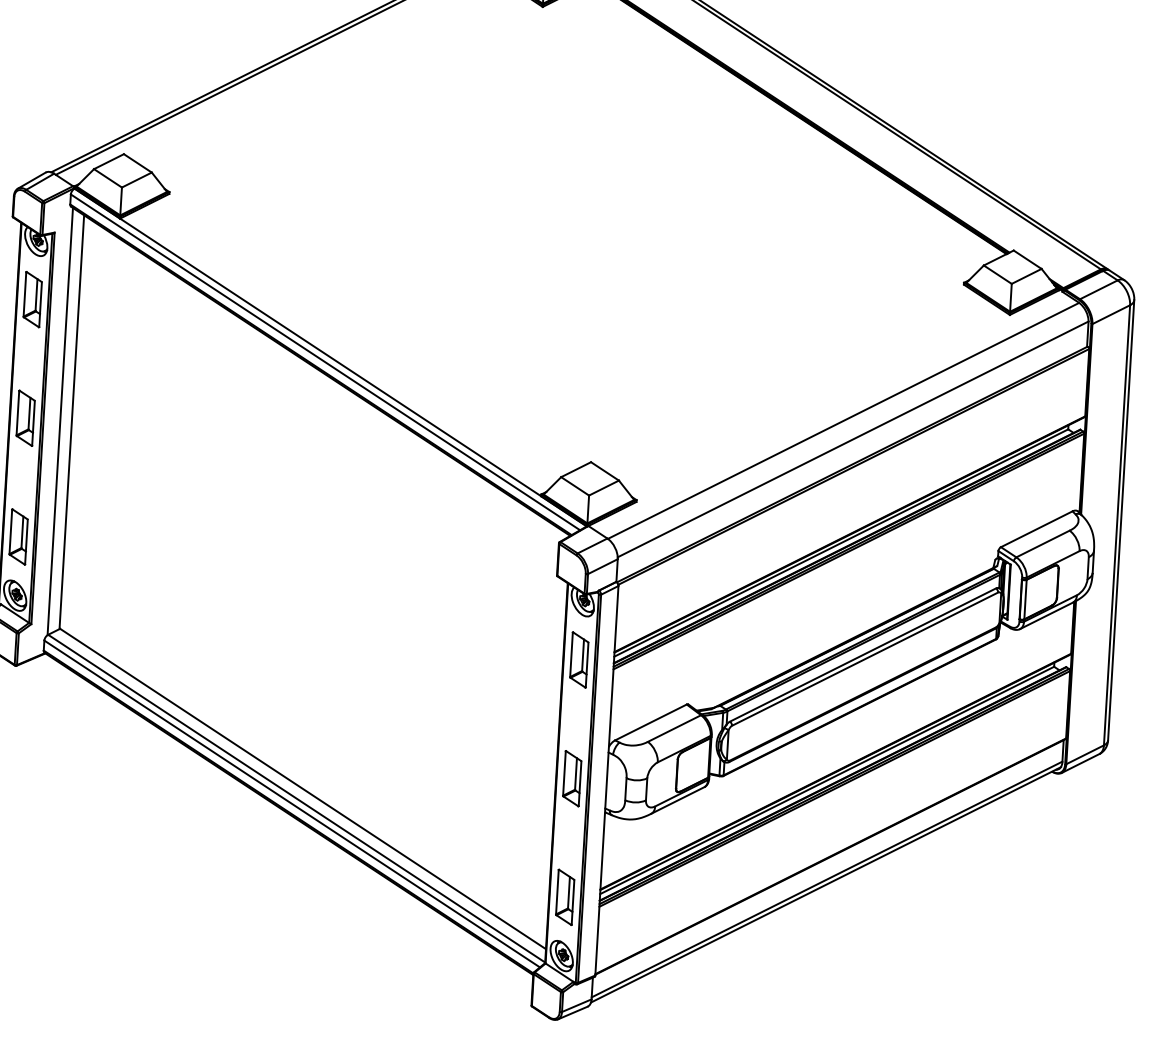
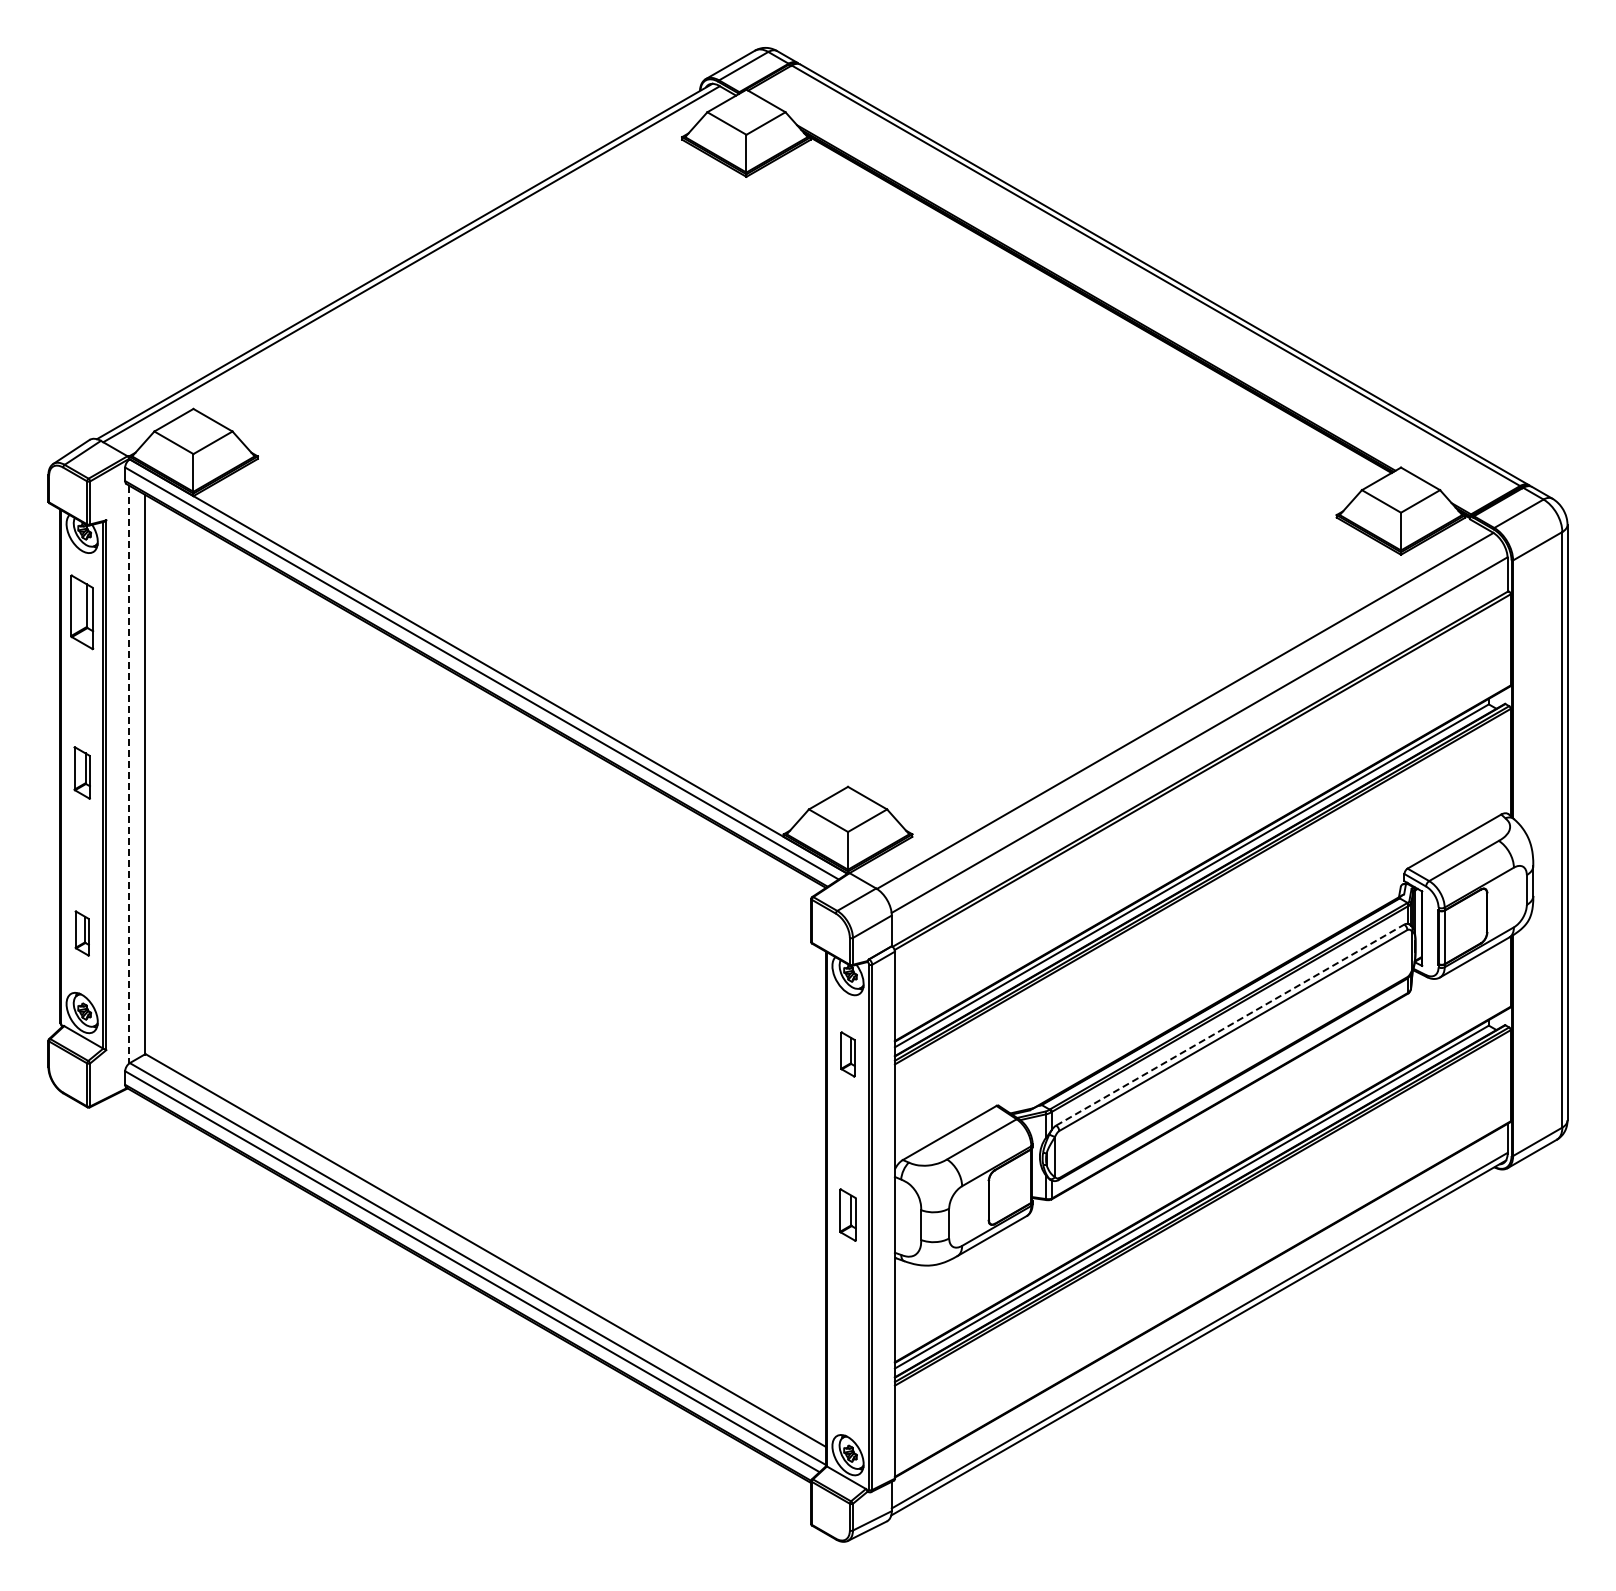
part: (25, 417) -> (82, 772), size x0.7
line: (60, 422) -> (129, 775), solid -> dashed
part: (18, 536) -> (82, 933), size x0.6
line: (863, 655) -> (1230, 1025), solid -> dashed
part: (578, 659) -> (847, 1054), size x0.6
part: (571, 778) -> (847, 1214), size x0.7
part: (564, 897) -> (847, 1375), removed

